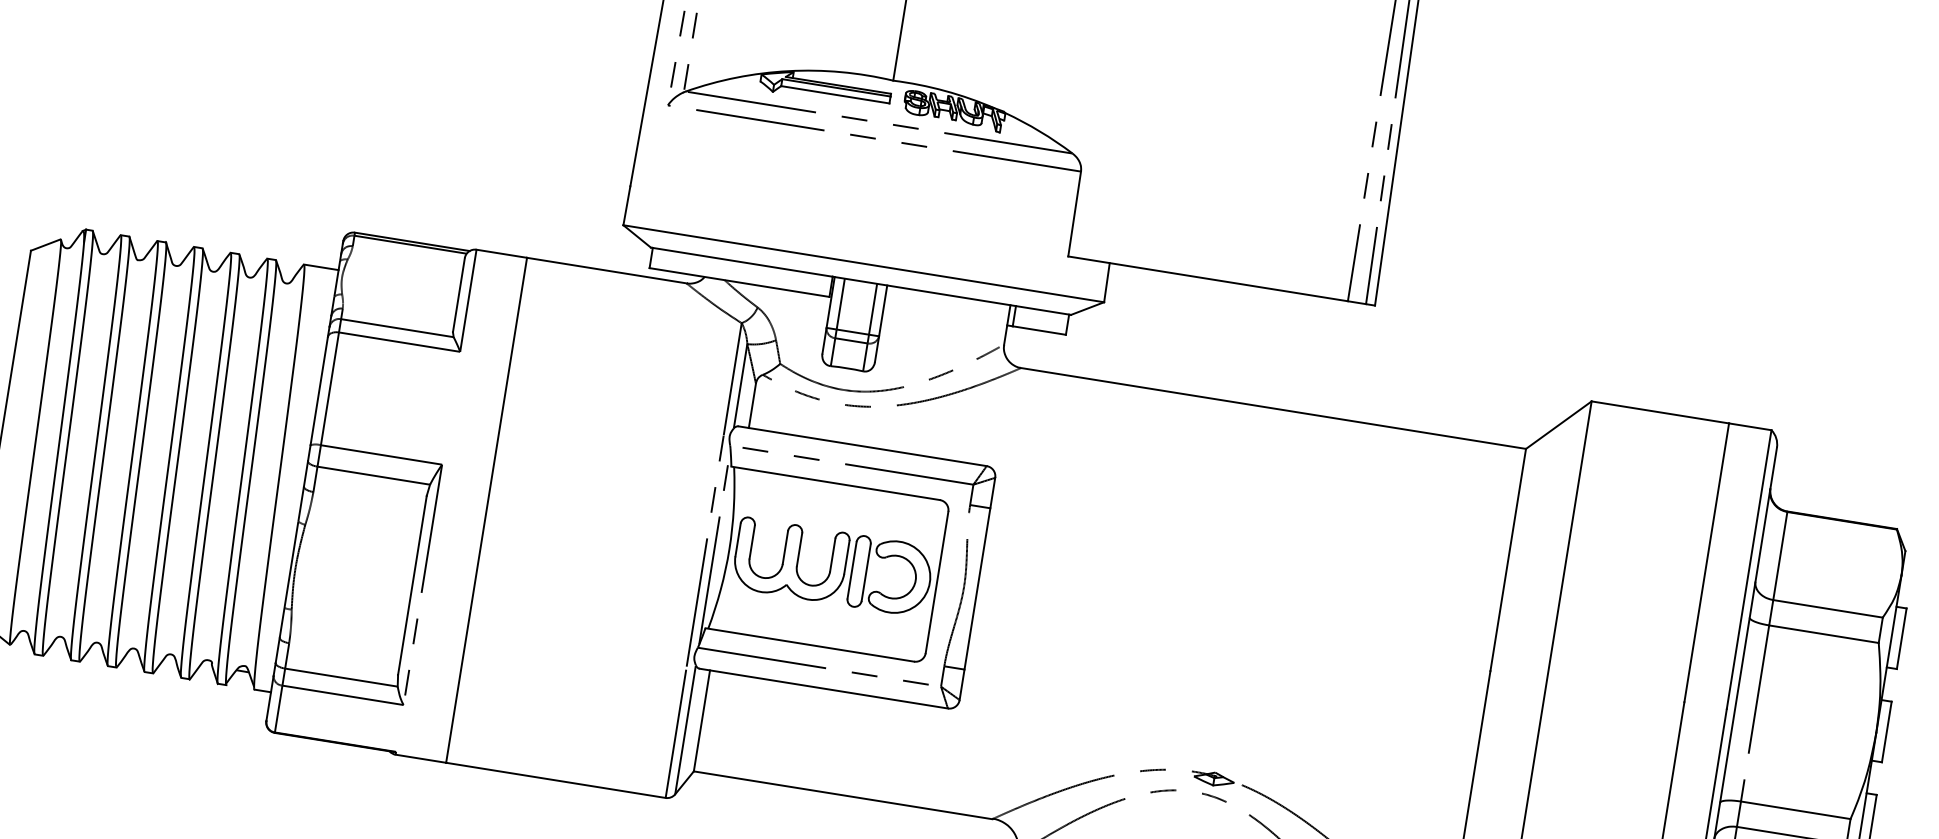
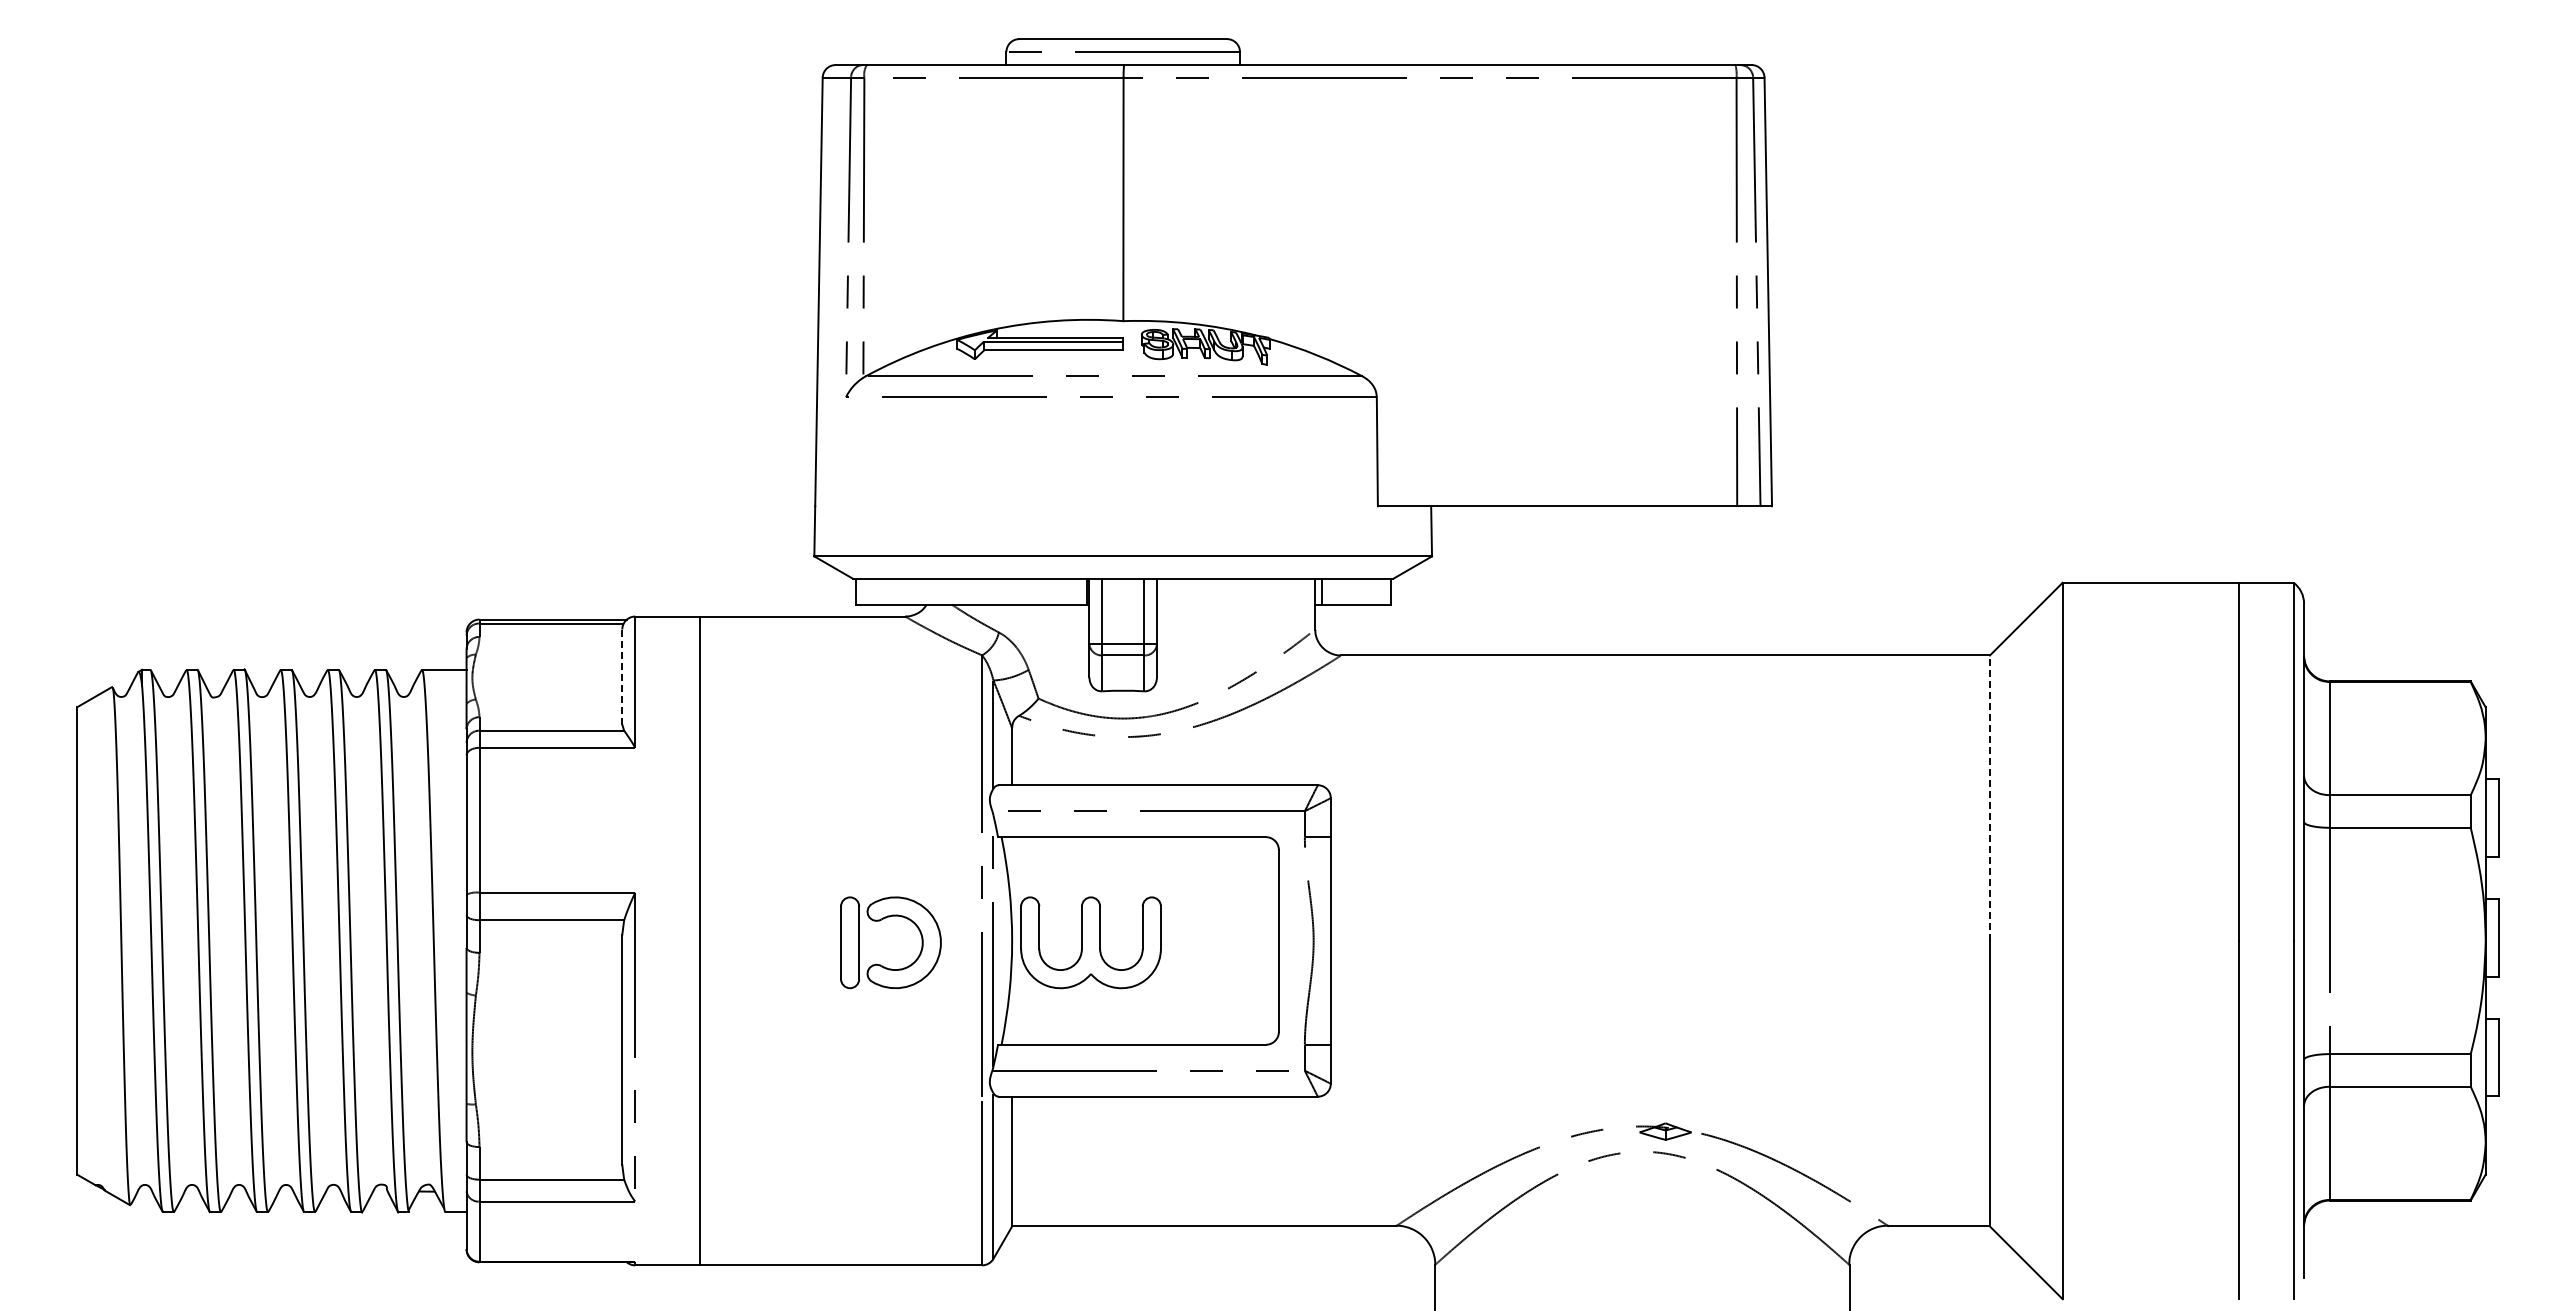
line: (459, 295) -> (622, 677), solid -> dashed
part: (885, 558) -> (880, 921), moved
line: (1507, 560) -> (1989, 798), solid -> dashed

